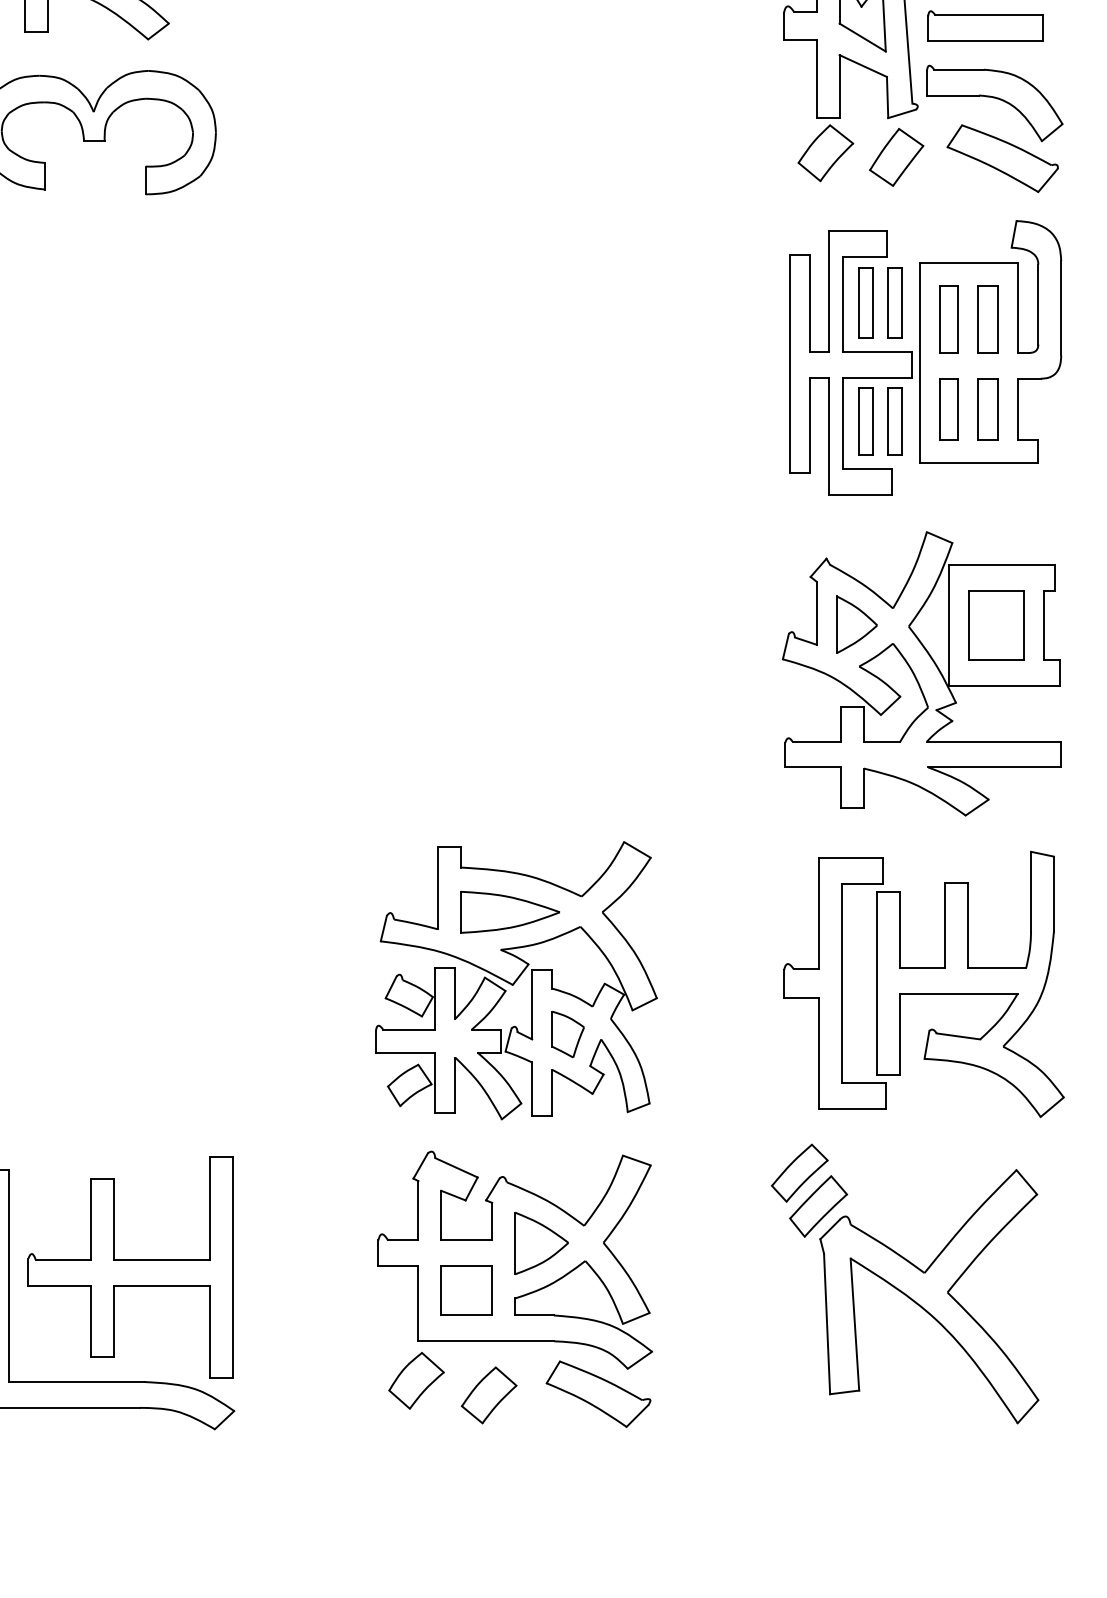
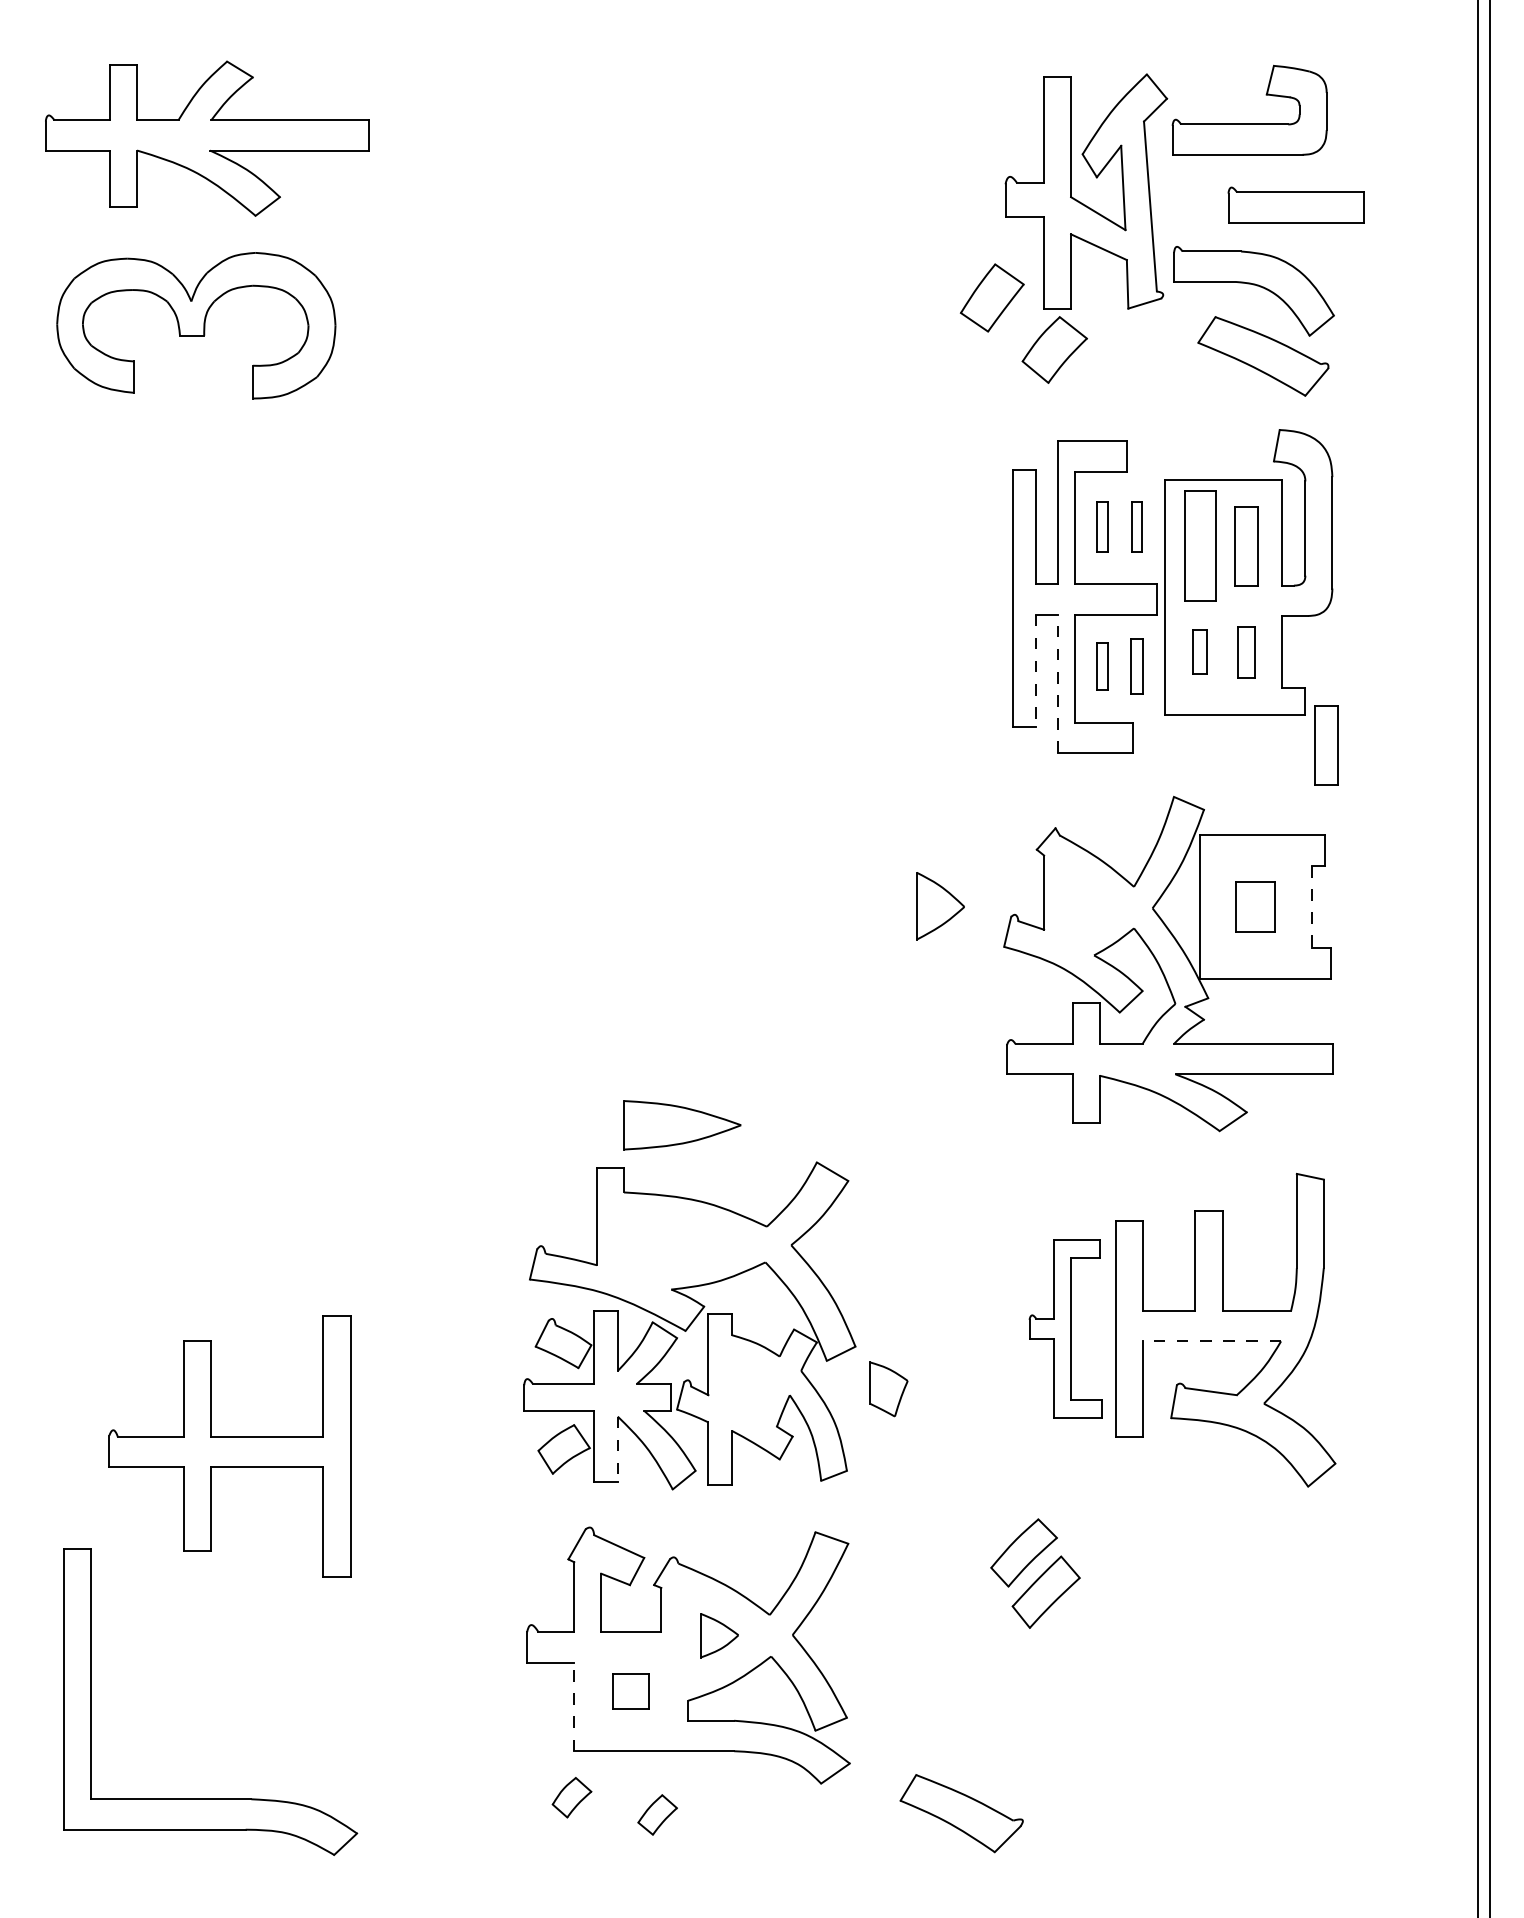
part: (985, 25) -> (1295, 204), moved
part: (895, 157) -> (991, 297), moved
part: (866, 303) -> (1102, 527), size x0.6
part: (895, 303) -> (1136, 527), size x0.6
part: (948, 319) -> (1199, 546), size x1.4
part: (948, 408) -> (1199, 651), size x0.6
part: (988, 408) -> (1246, 651), size x0.7
part: (866, 421) -> (1102, 666), size x0.6
part: (895, 421) -> (1136, 666), size x0.7
line: (810, 425) -> (1036, 671), solid -> dashed
line: (828, 435) -> (1058, 683), solid -> dashed
part: (1056, 488) -> (1326, 745), added
part: (856, 625) -> (940, 906), moved
part: (996, 625) -> (1255, 906), size x0.6
line: (1043, 625) -> (1311, 907), solid -> dashed
part: (510, 912) -> (682, 1125), moved
part: (834, 982) -> (1065, 1328), size x0.6
line: (958, 993) -> (1211, 1341), solid -> dashed
part: (567, 1034) -> (888, 1389), moved
line: (455, 1085) -> (617, 1449), solid -> dashed
part: (541, 1243) -> (719, 1635), size x0.6
part: (130, 1267) -> (229, 1446), moved
part: (466, 1290) -> (630, 1691), size x0.6
part: (929, 1296) -> (1176, 1698), removed
line: (418, 1303) -> (574, 1706), solid -> dashed
part: (416, 1380) -> (571, 1797), size x0.6
part: (488, 1394) -> (657, 1814), size x0.6
part: (598, 1394) -> (961, 1813), moved

